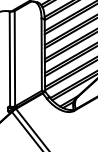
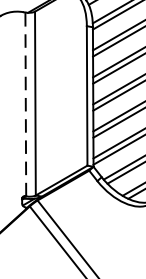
line: (9, 59) -> (24, 105), solid -> dashed

